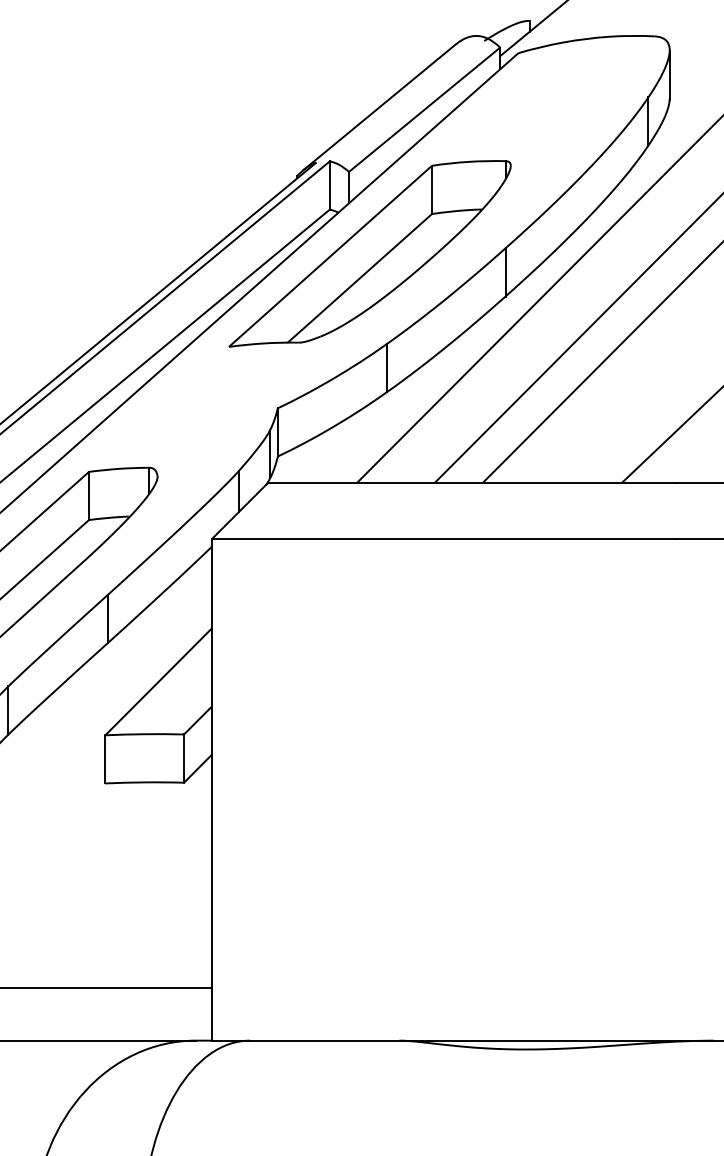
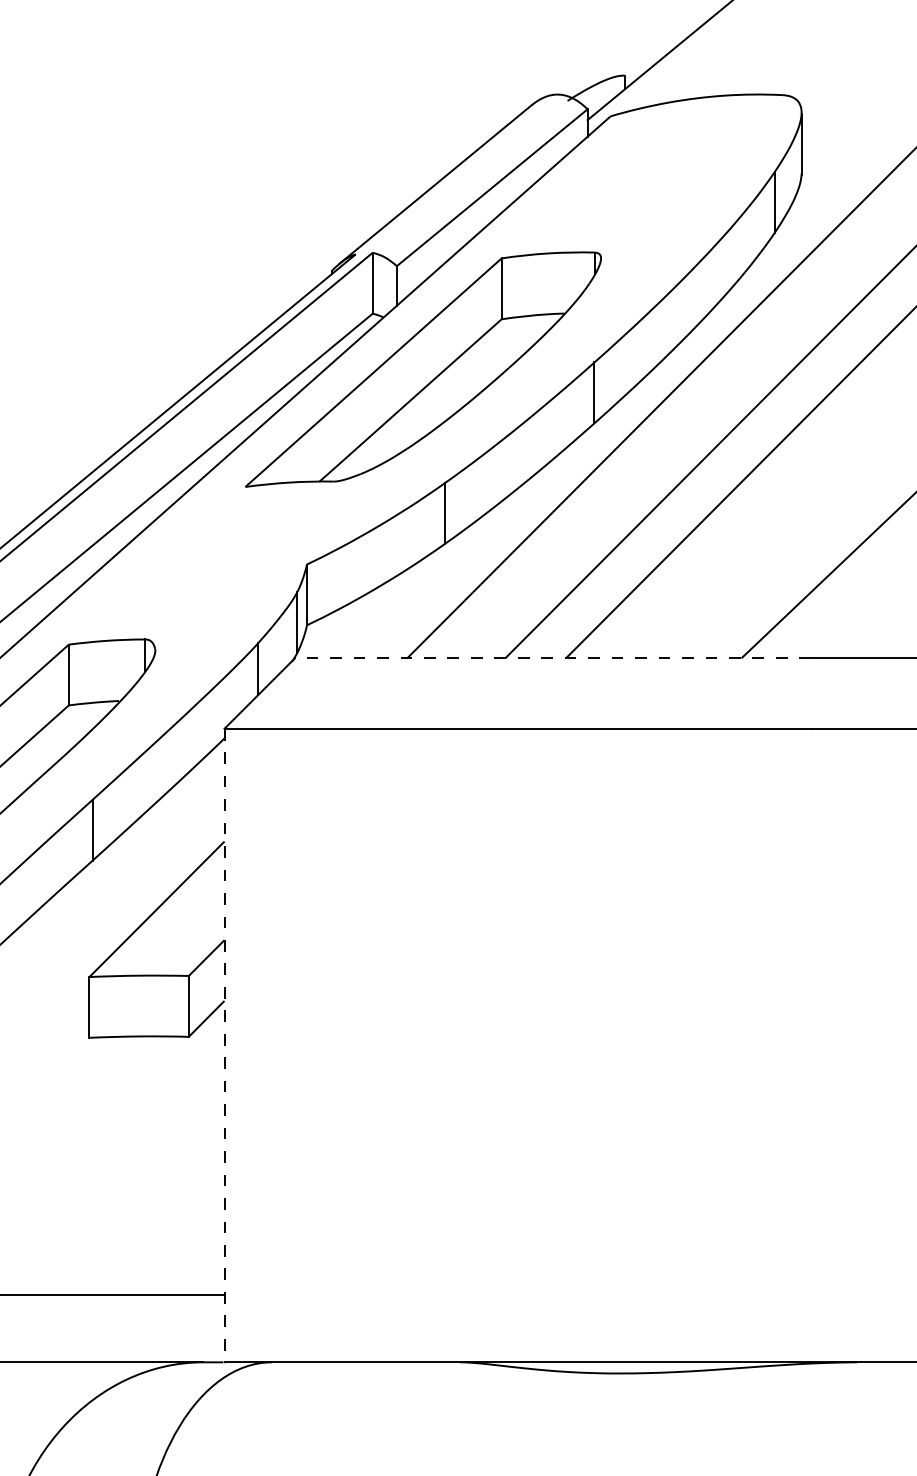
line: (472, 482) -> (552, 658), solid -> dashed
line: (212, 789) -> (224, 1045), solid -> dashed

